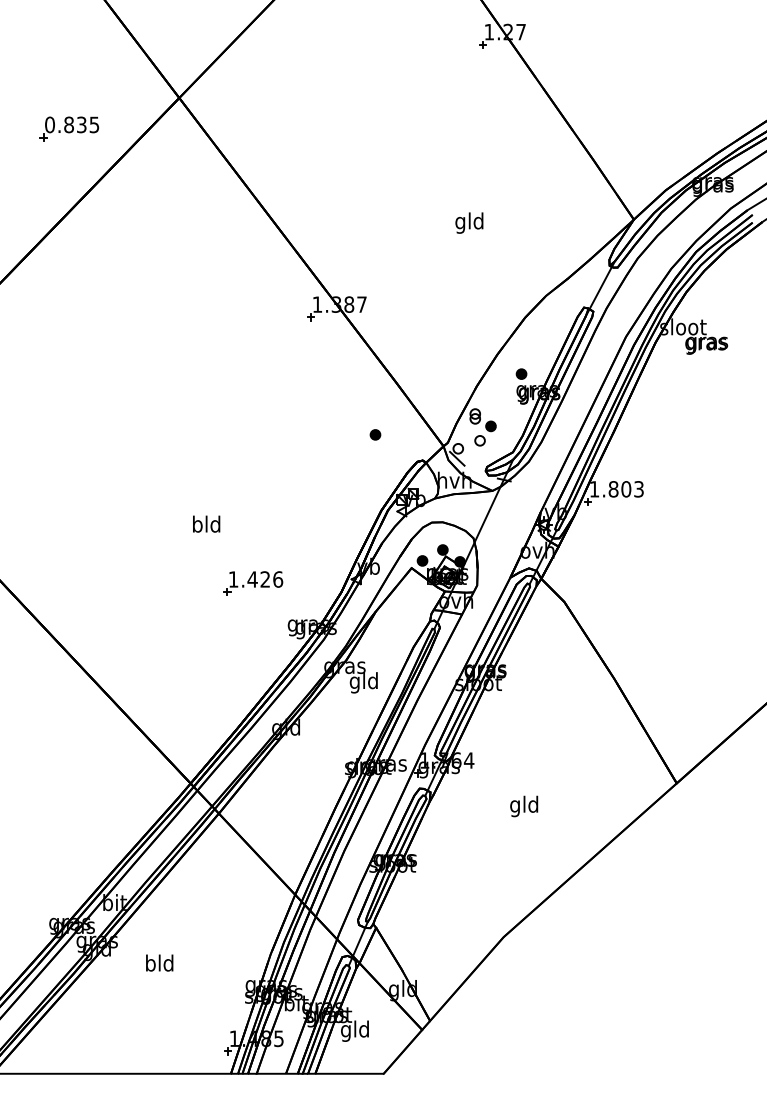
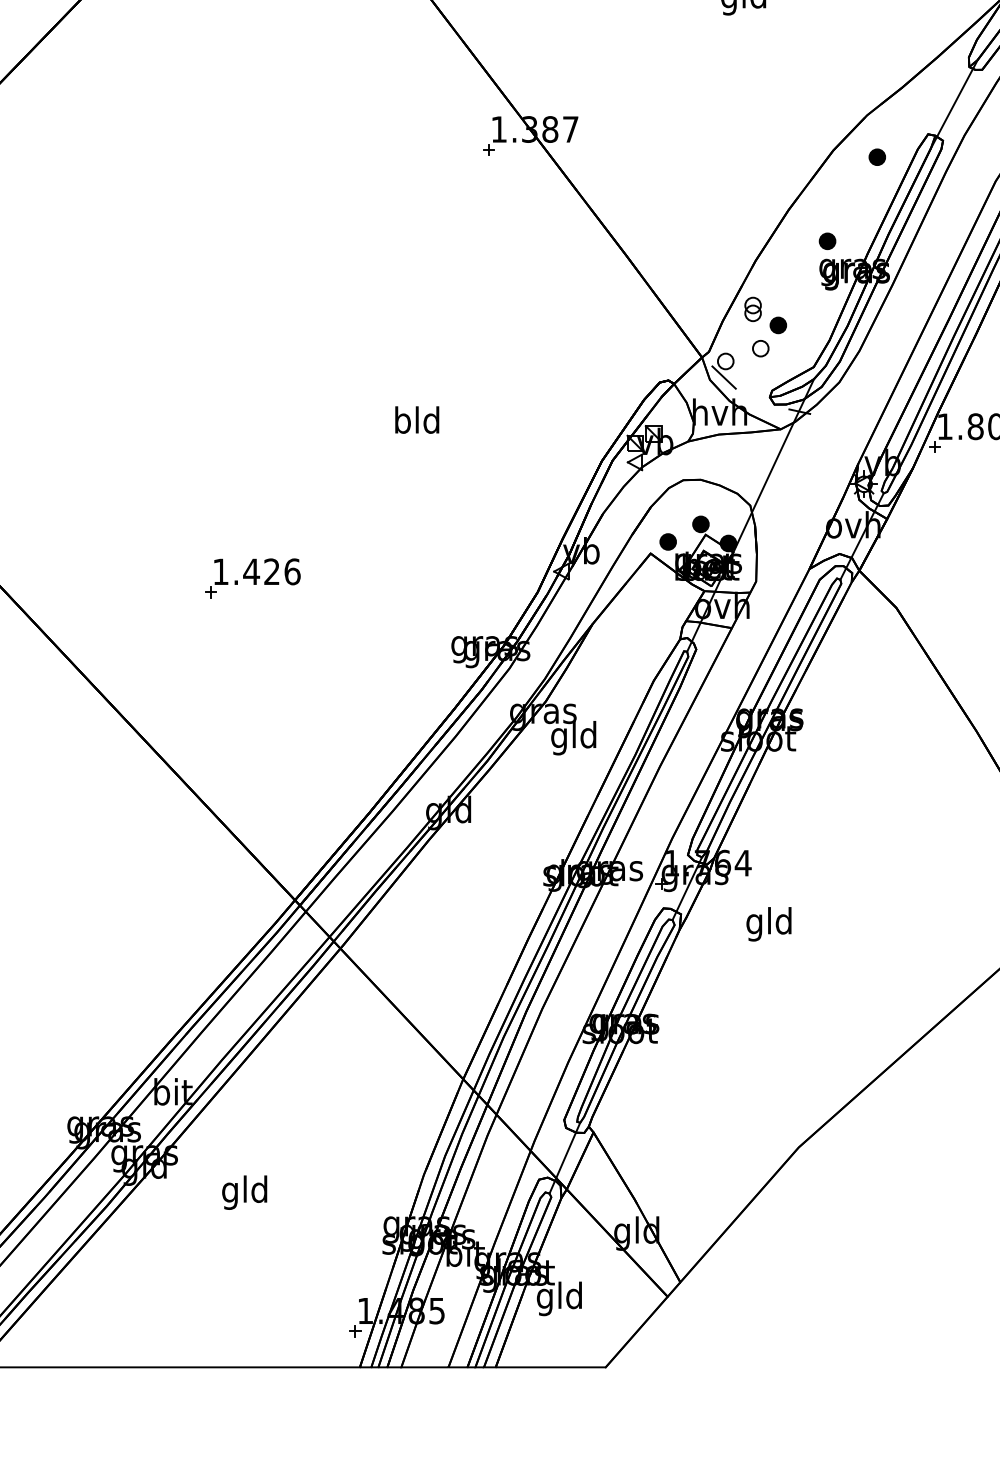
part: (375, 434) -> (877, 156), moved
text: (206, 523) -> (417, 418), moved
part: (253, 583) -> (252, 578), moved
text: (524, 806) -> (769, 924), moved
text: (150, 964) -> (230, 1191), bld -> gld

